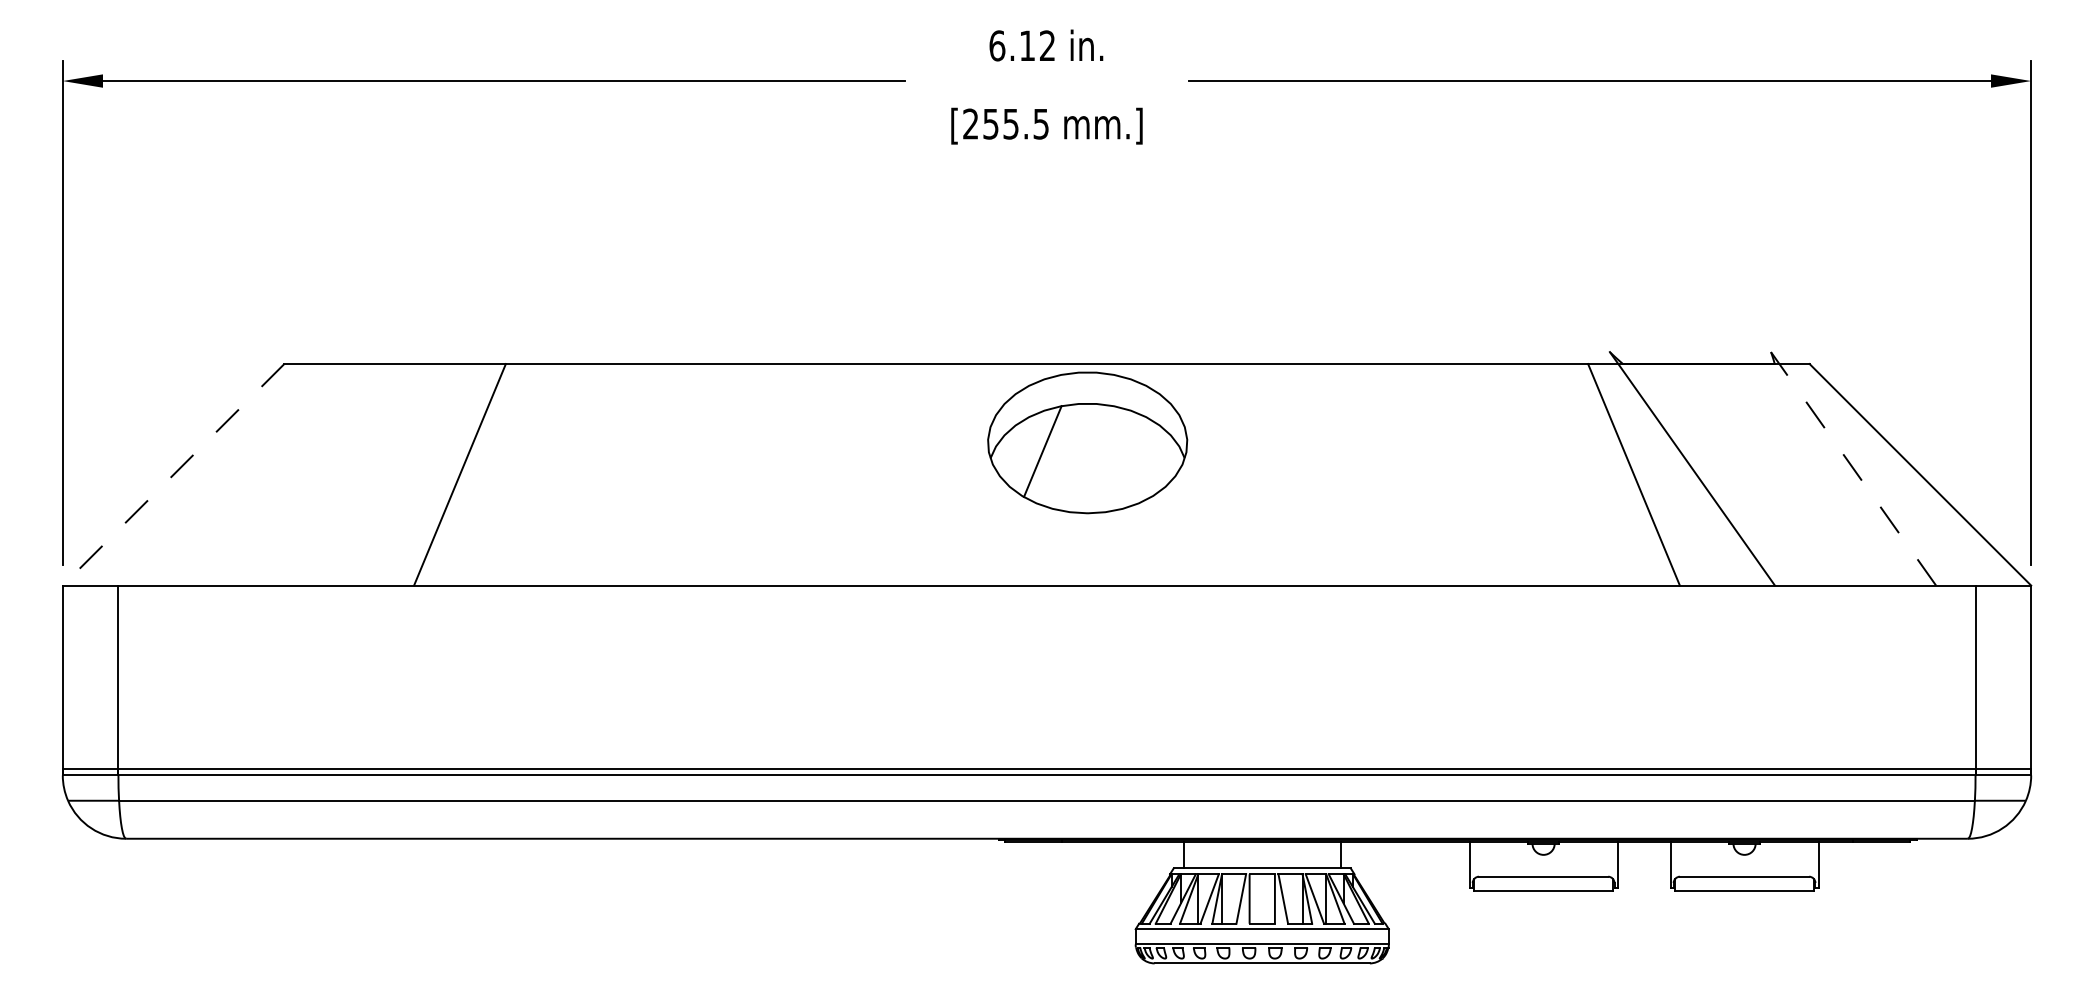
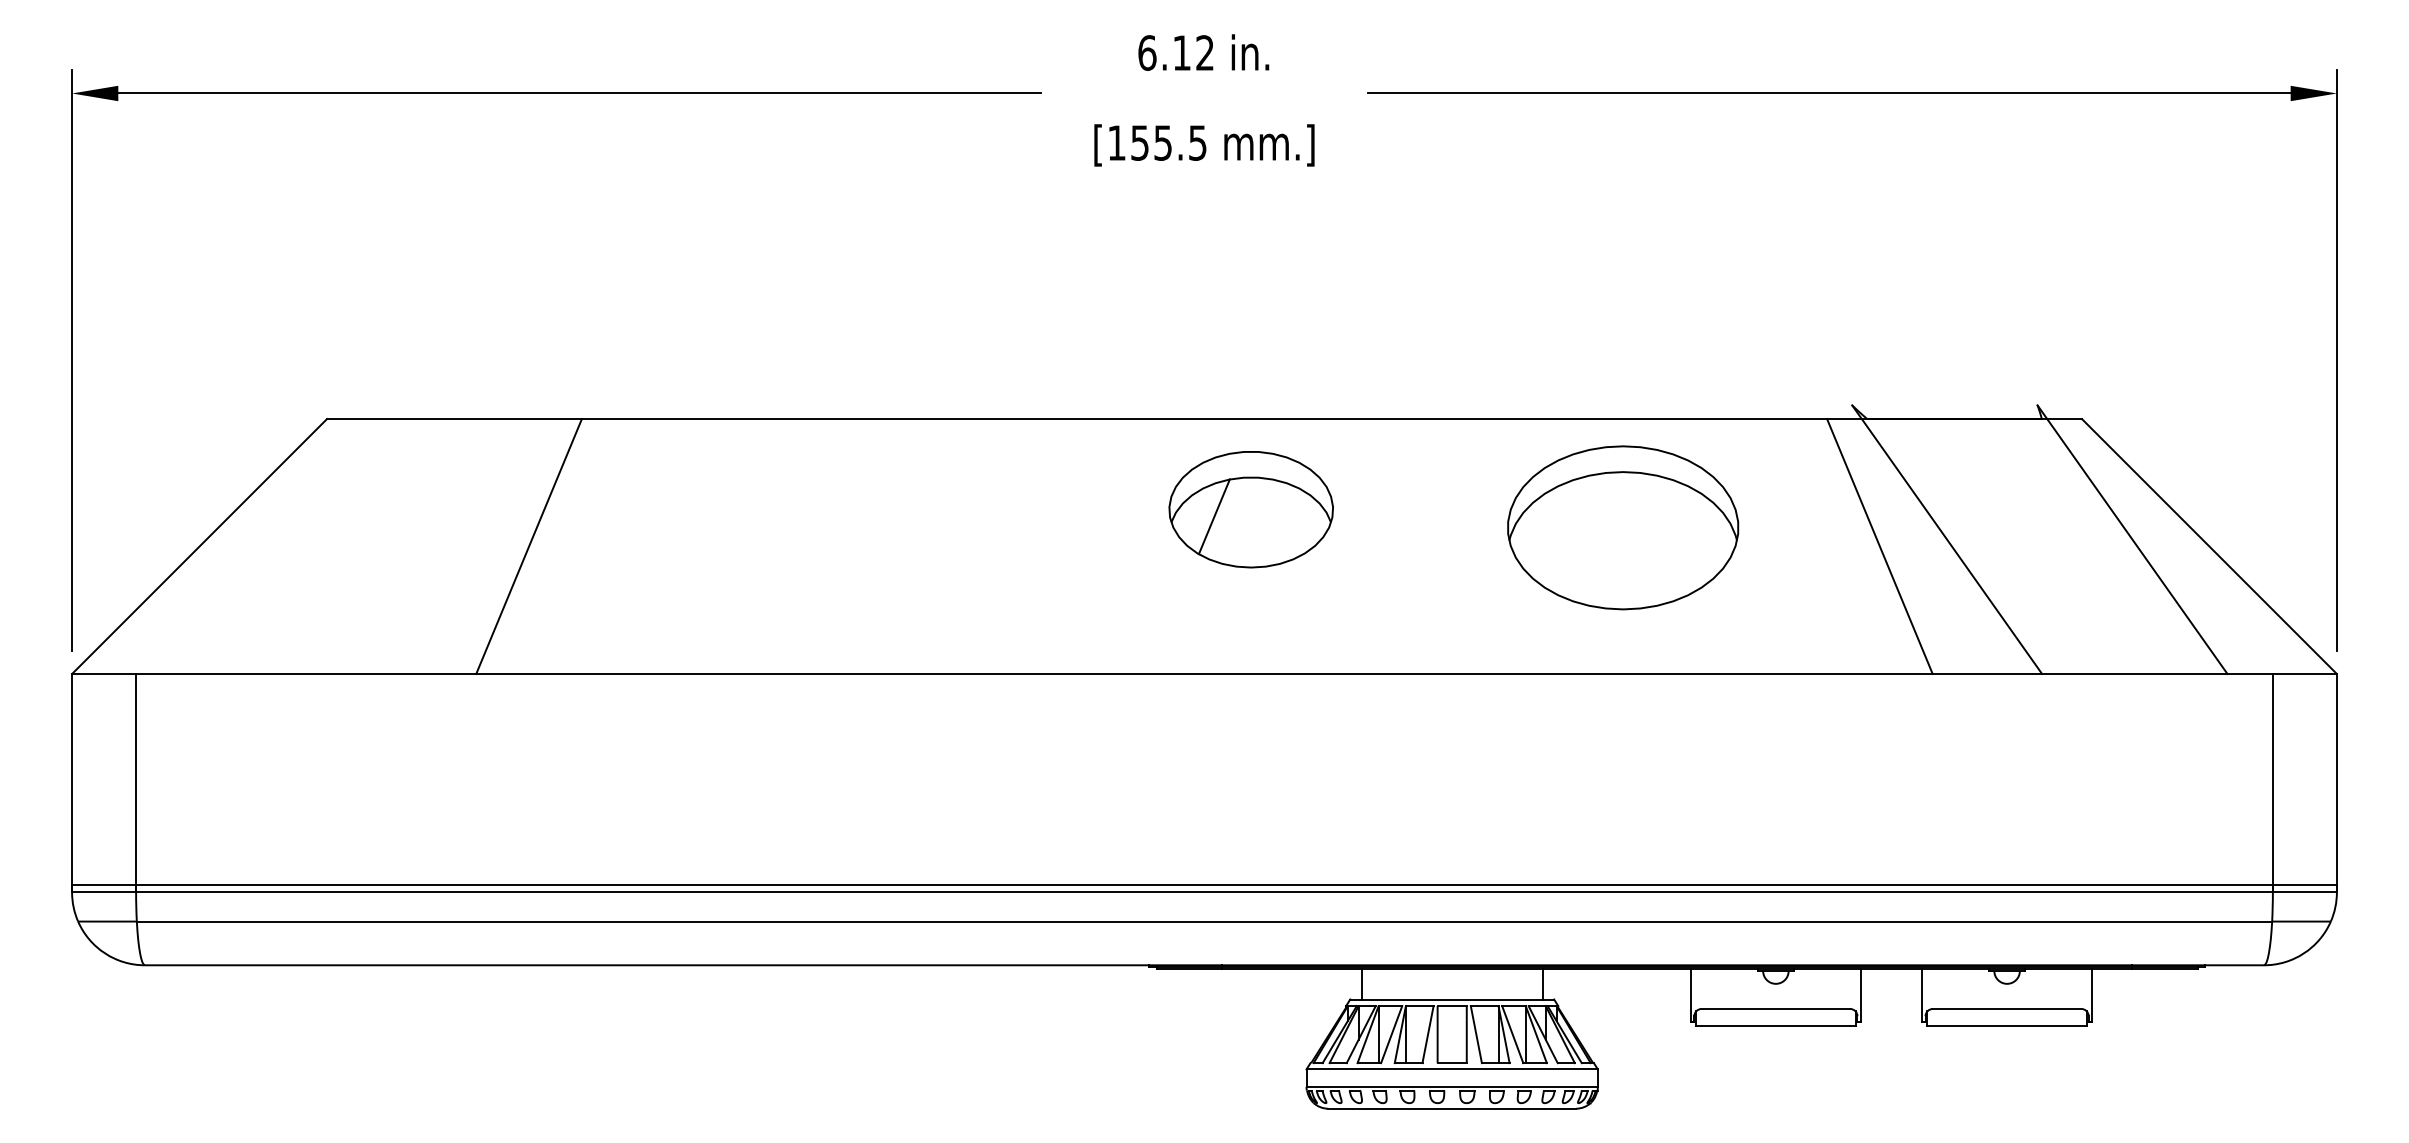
text: (970, 123) -> (1116, 142), [255.5 -> [155.5
part: (1087, 442) -> (1251, 509), size x0.71
part: (1410, 458) -> (1622, 527), added
line: (1853, 468) -> (2132, 539), dashed -> solid
line: (173, 474) -> (199, 546), dashed -> solid

